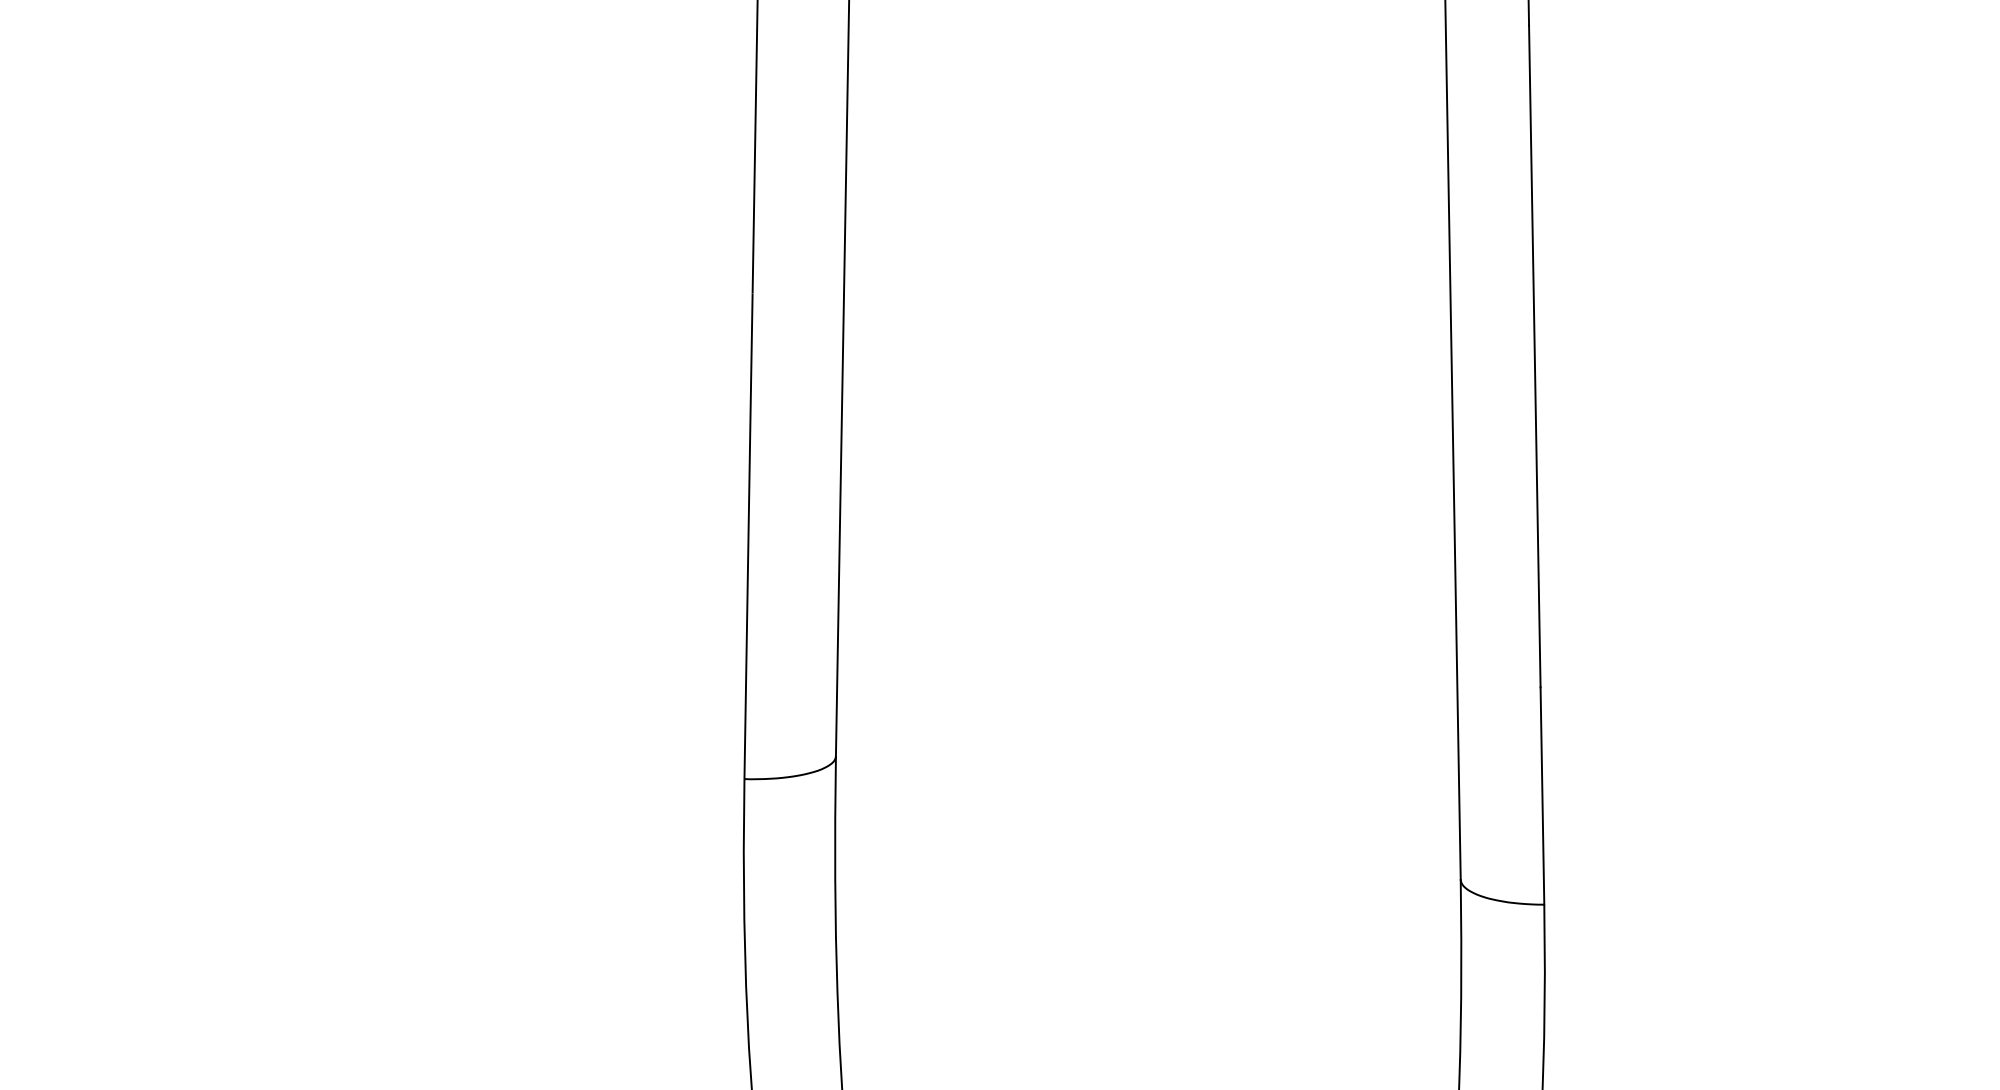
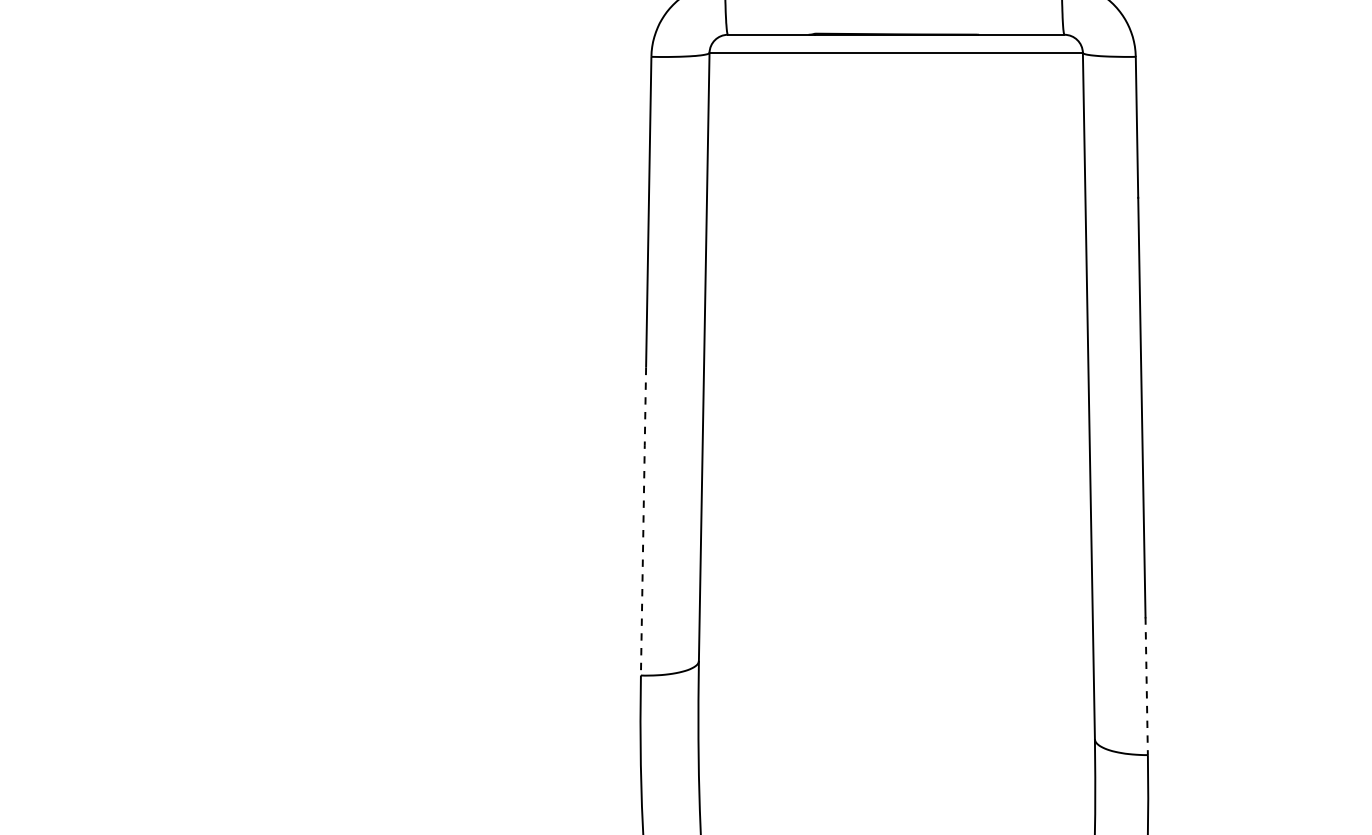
line: (748, 534) -> (643, 520), solid -> dashed
line: (1542, 796) -> (1146, 686), solid -> dashed

